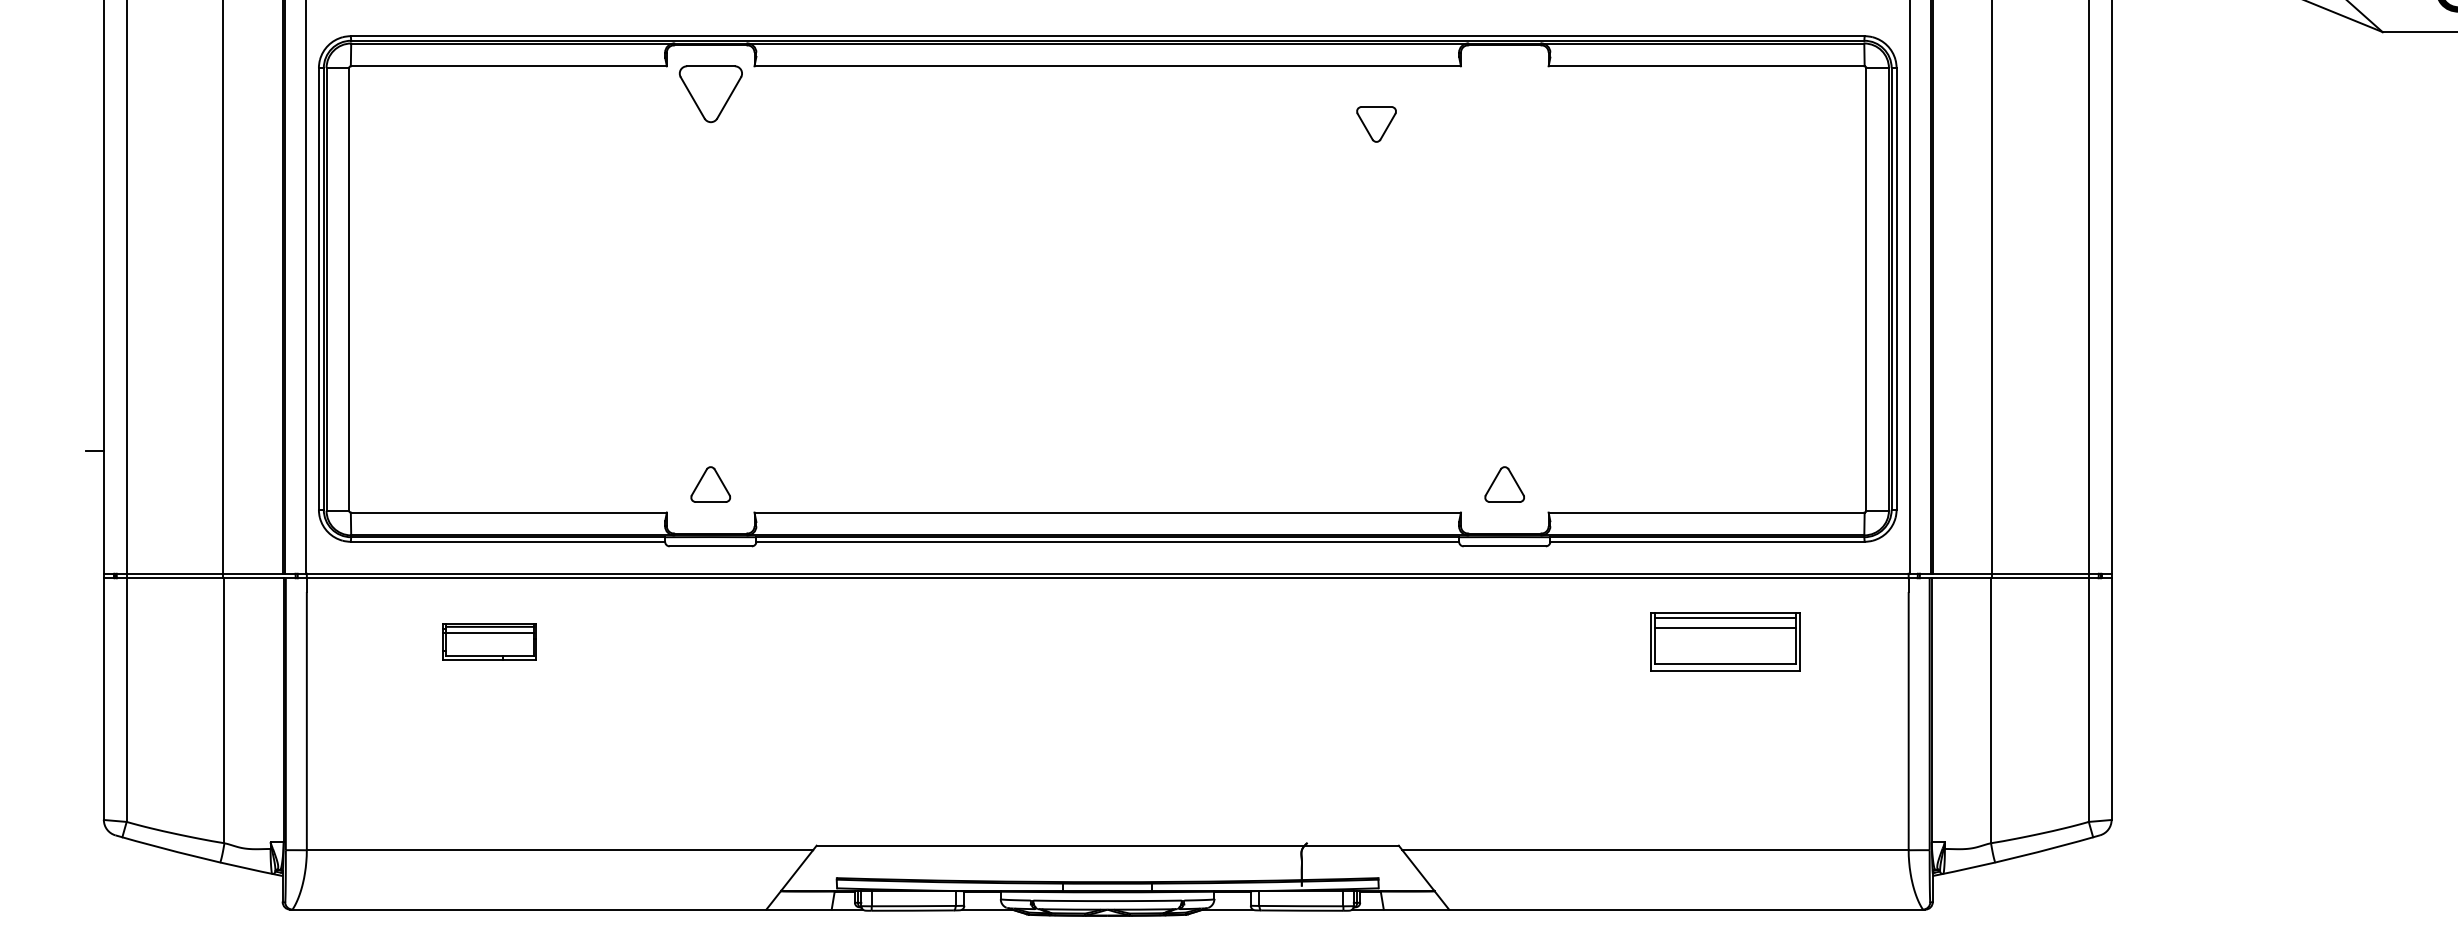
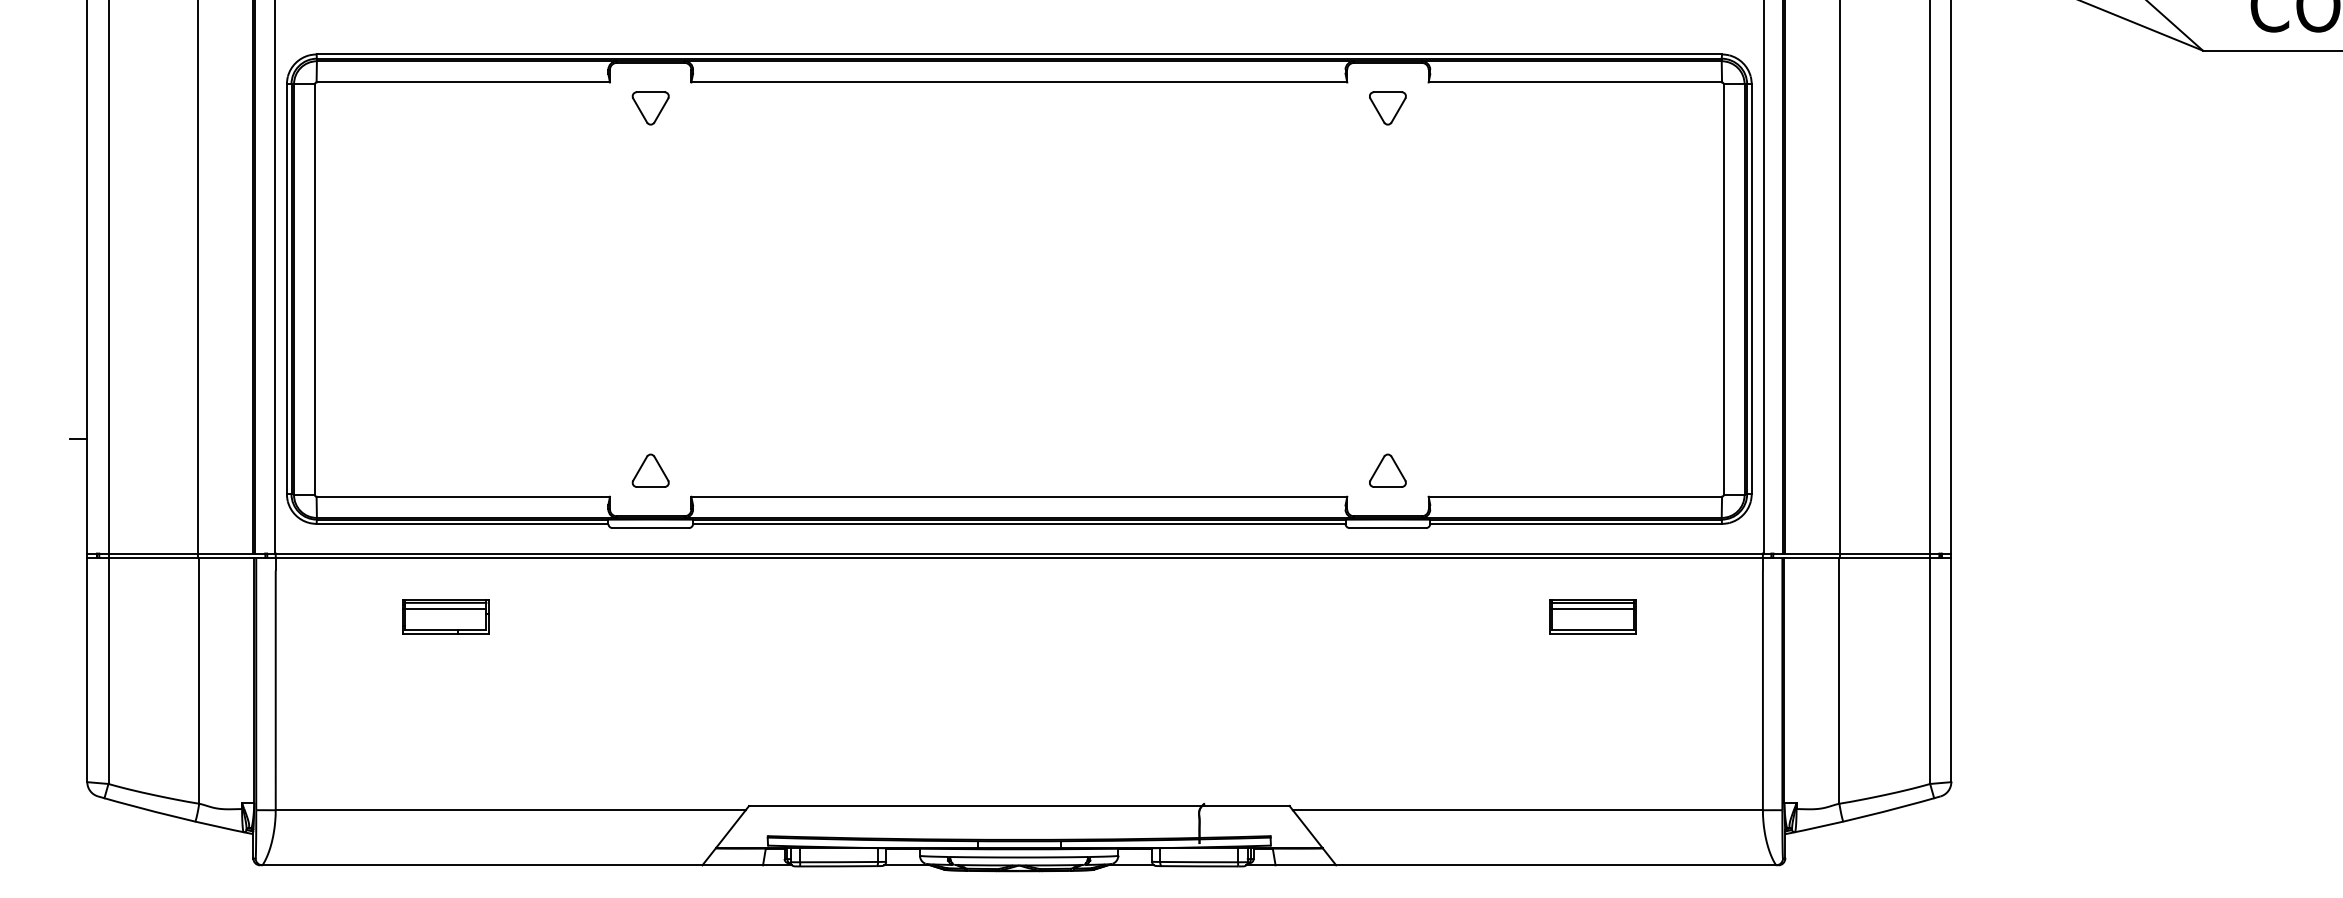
part: (710, 94) -> (650, 108), size x0.62
part: (1376, 124) -> (1387, 108), moved
part: (1725, 641) -> (1592, 616), size x0.62

